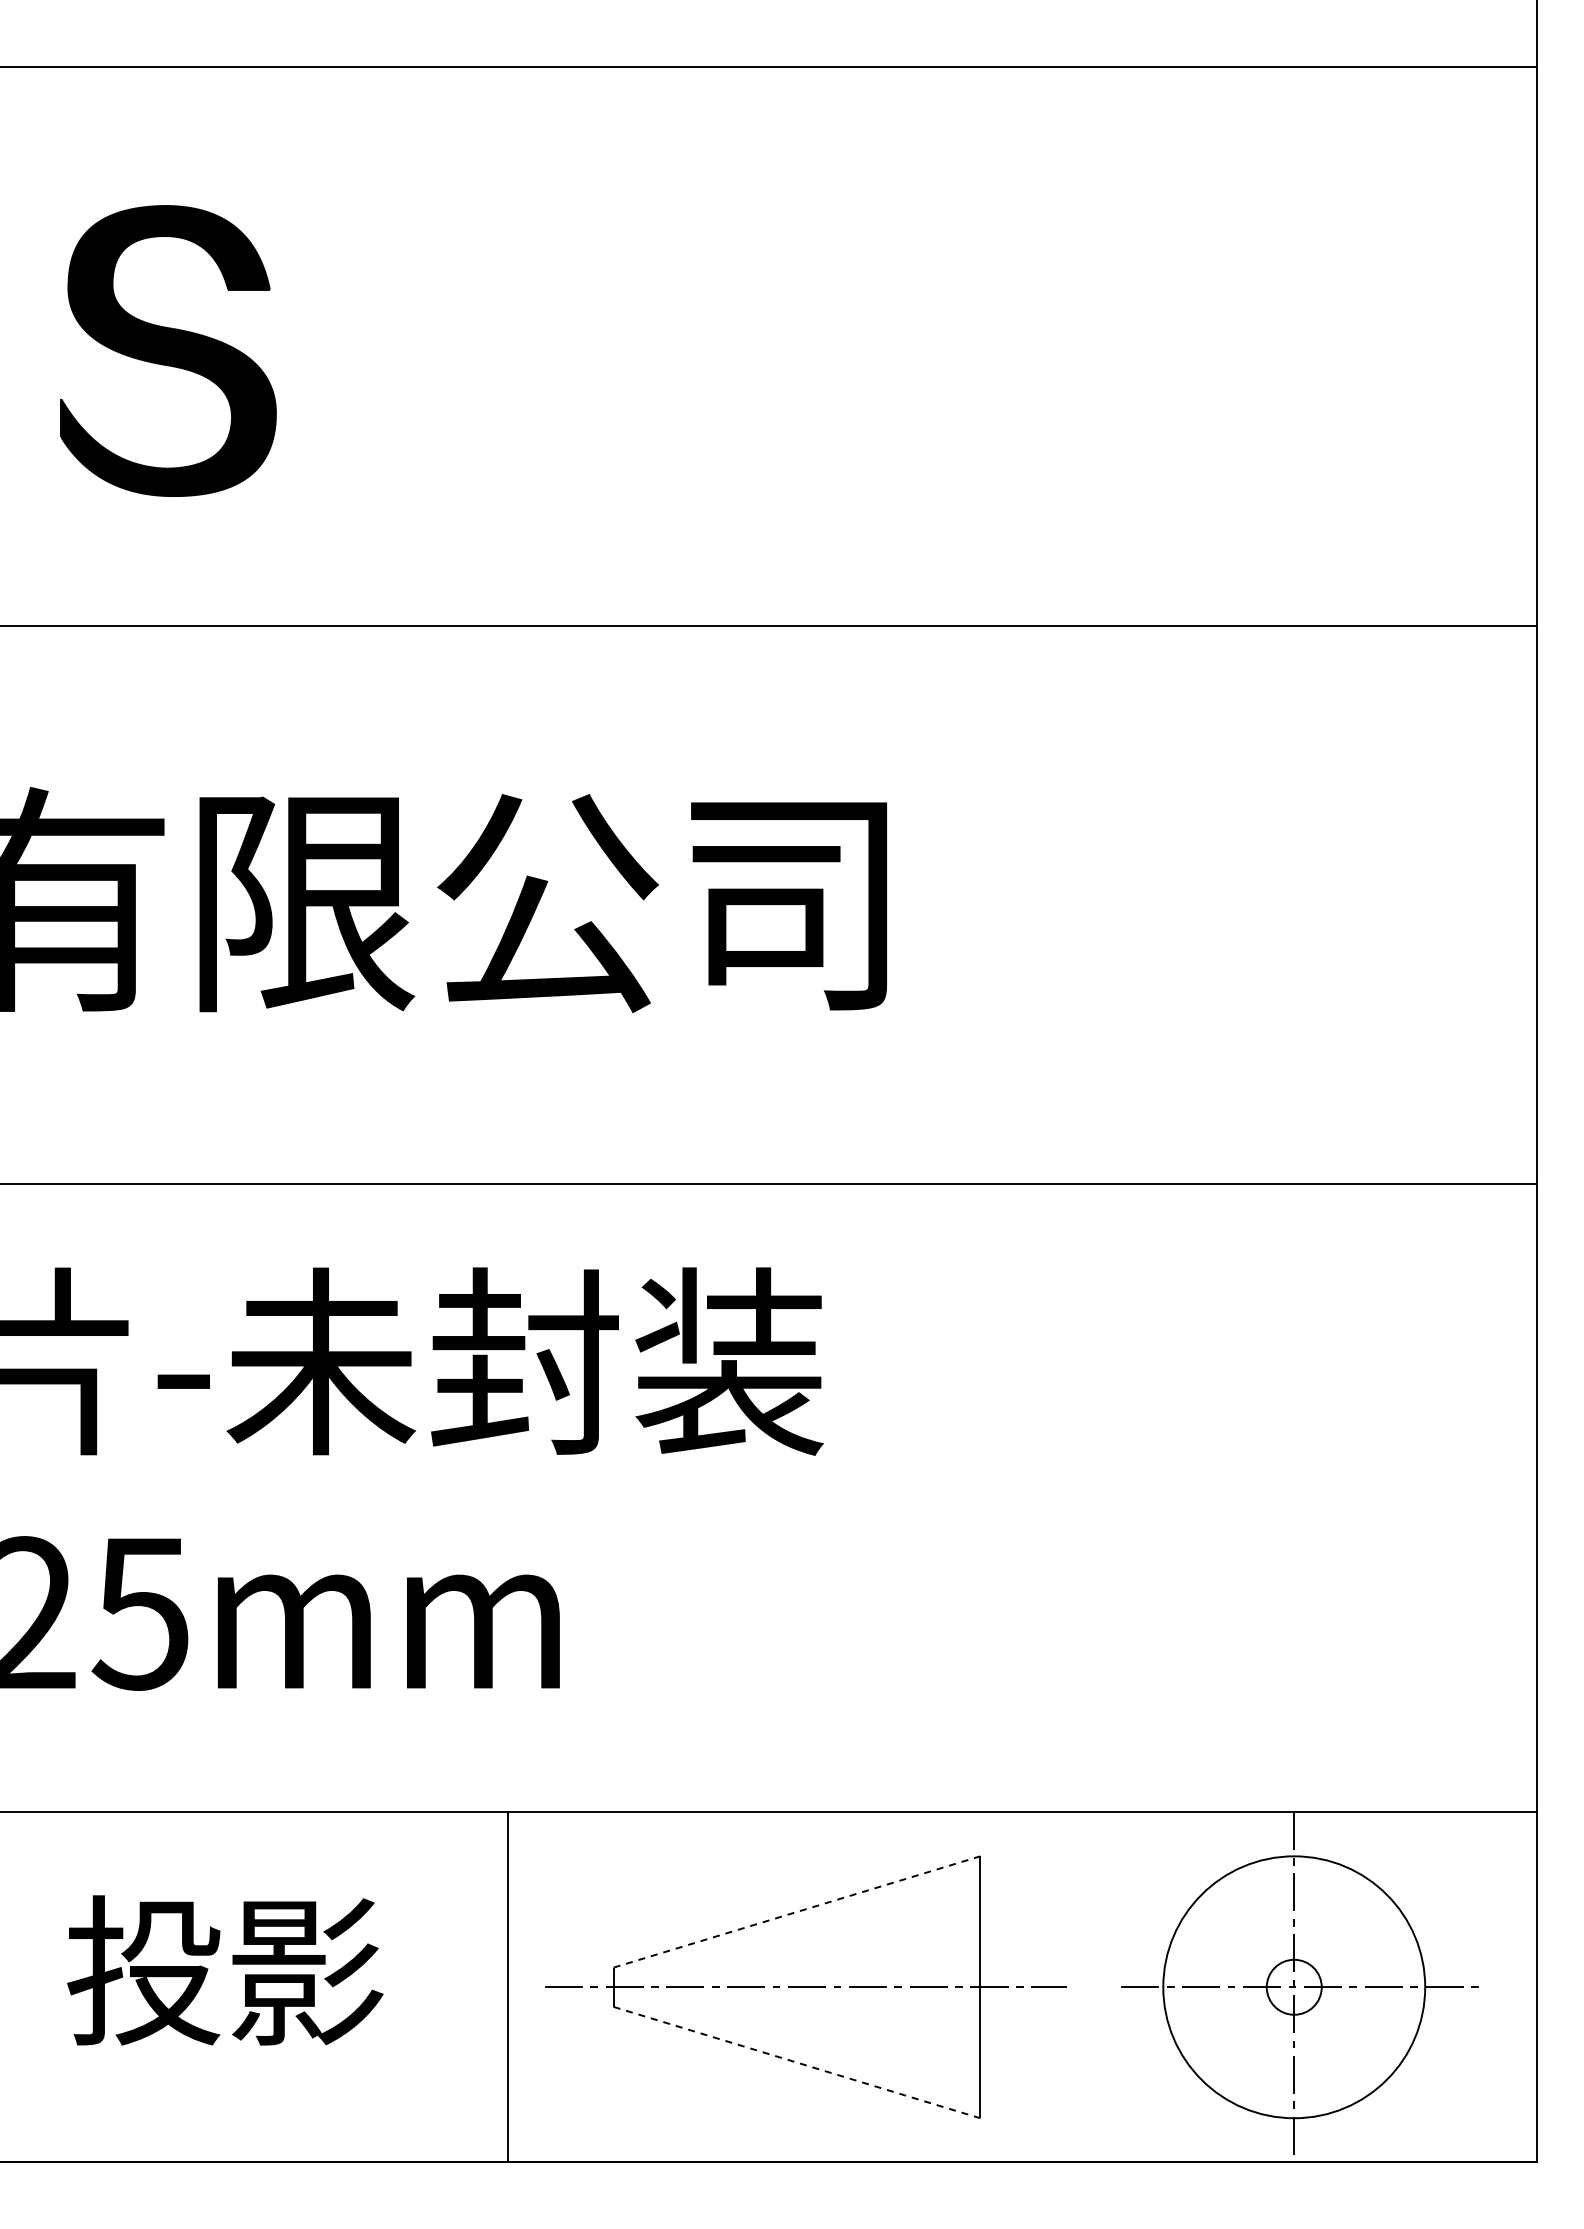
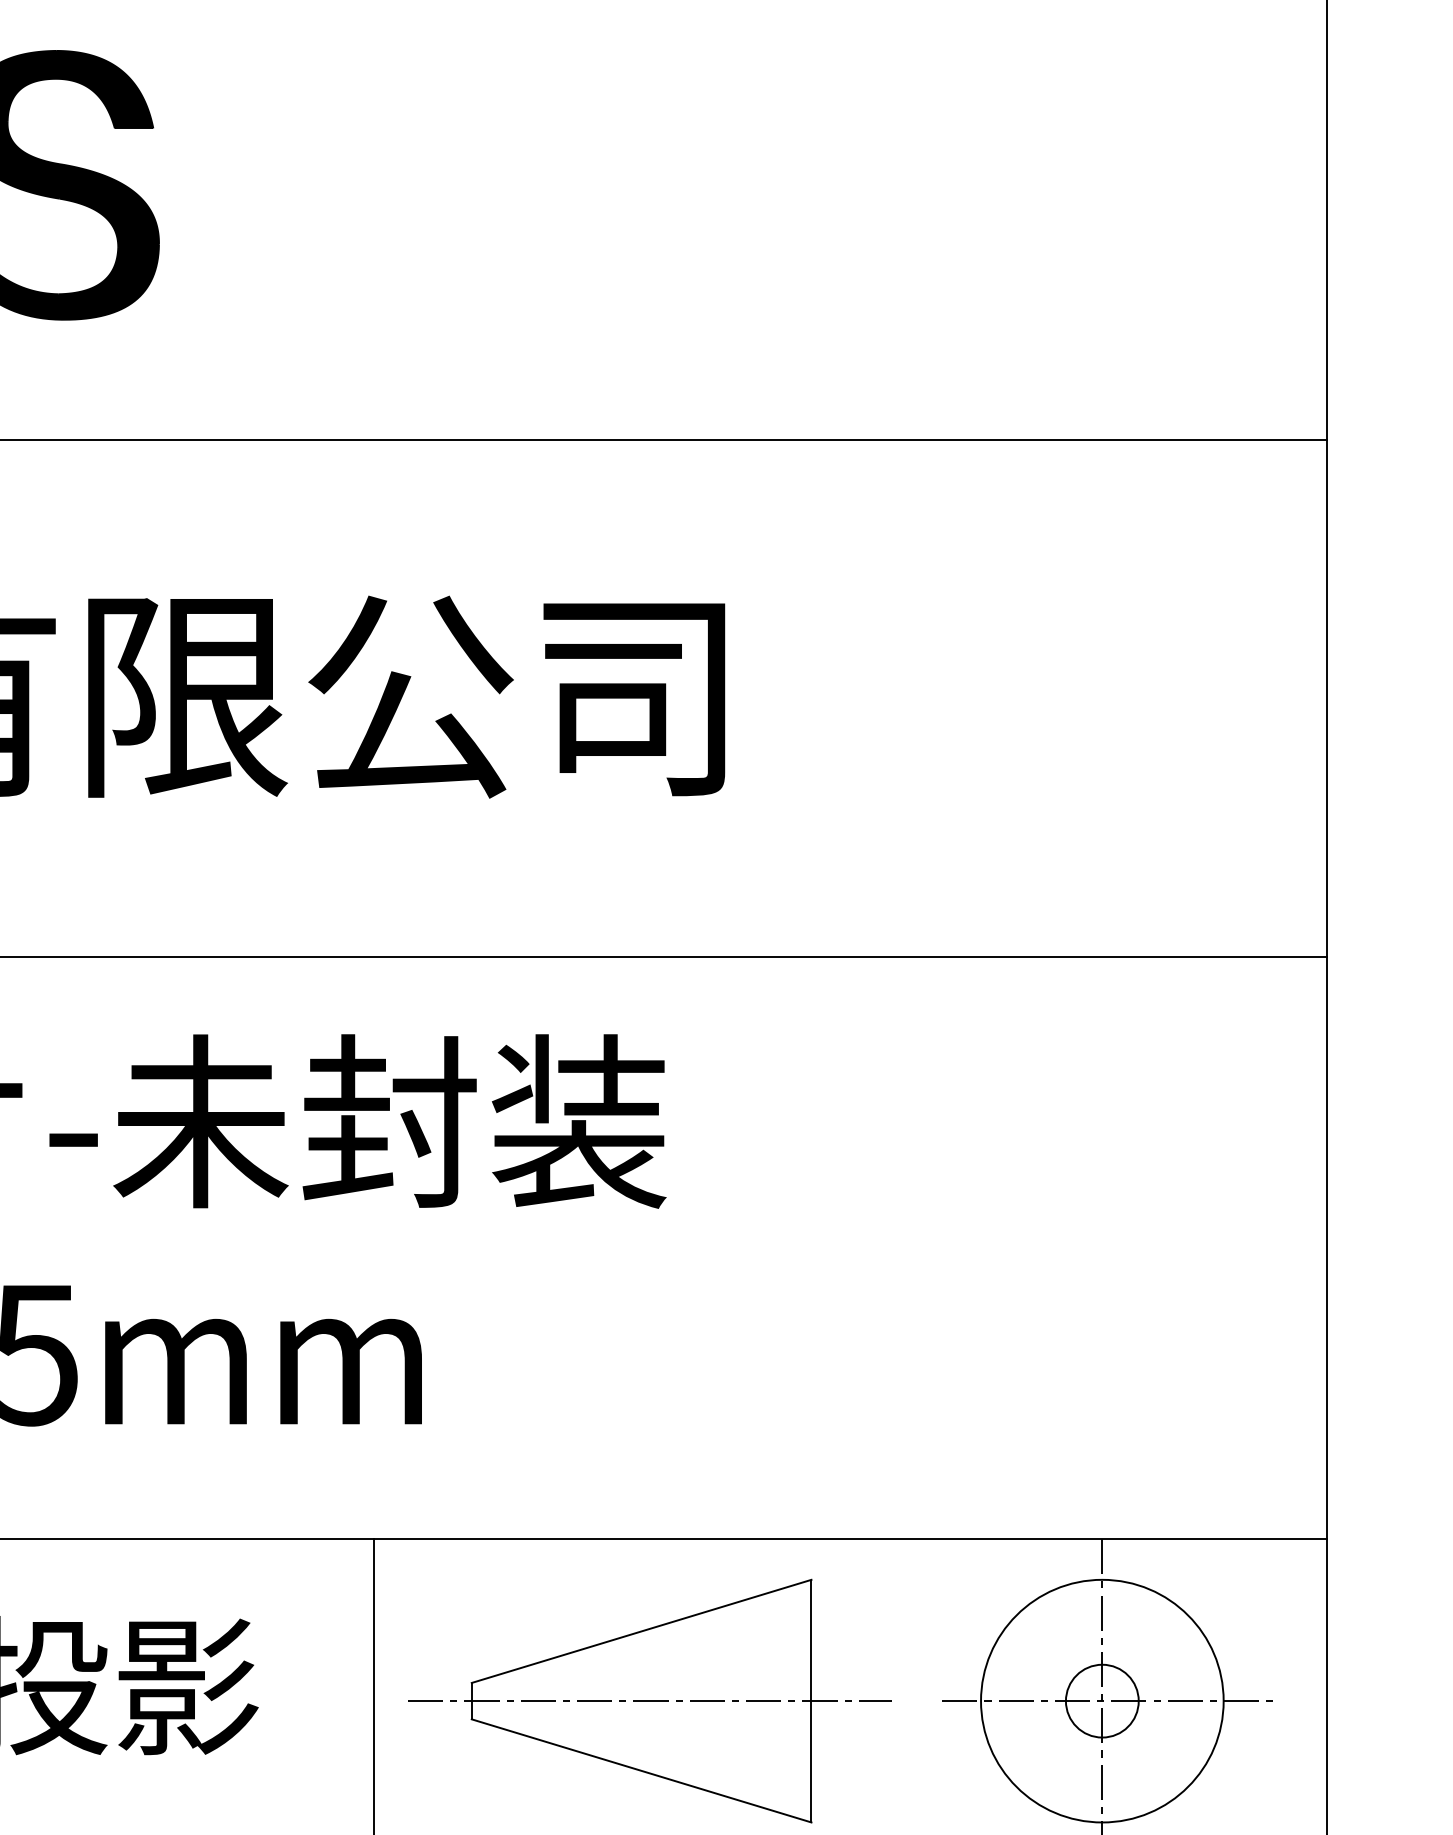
line: (796, 1911) -> (641, 1630), dashed -> solid
circle: (1293, 1987) -> (1101, 1701), size x1.43
line: (796, 2062) -> (641, 1770), dashed -> solid

